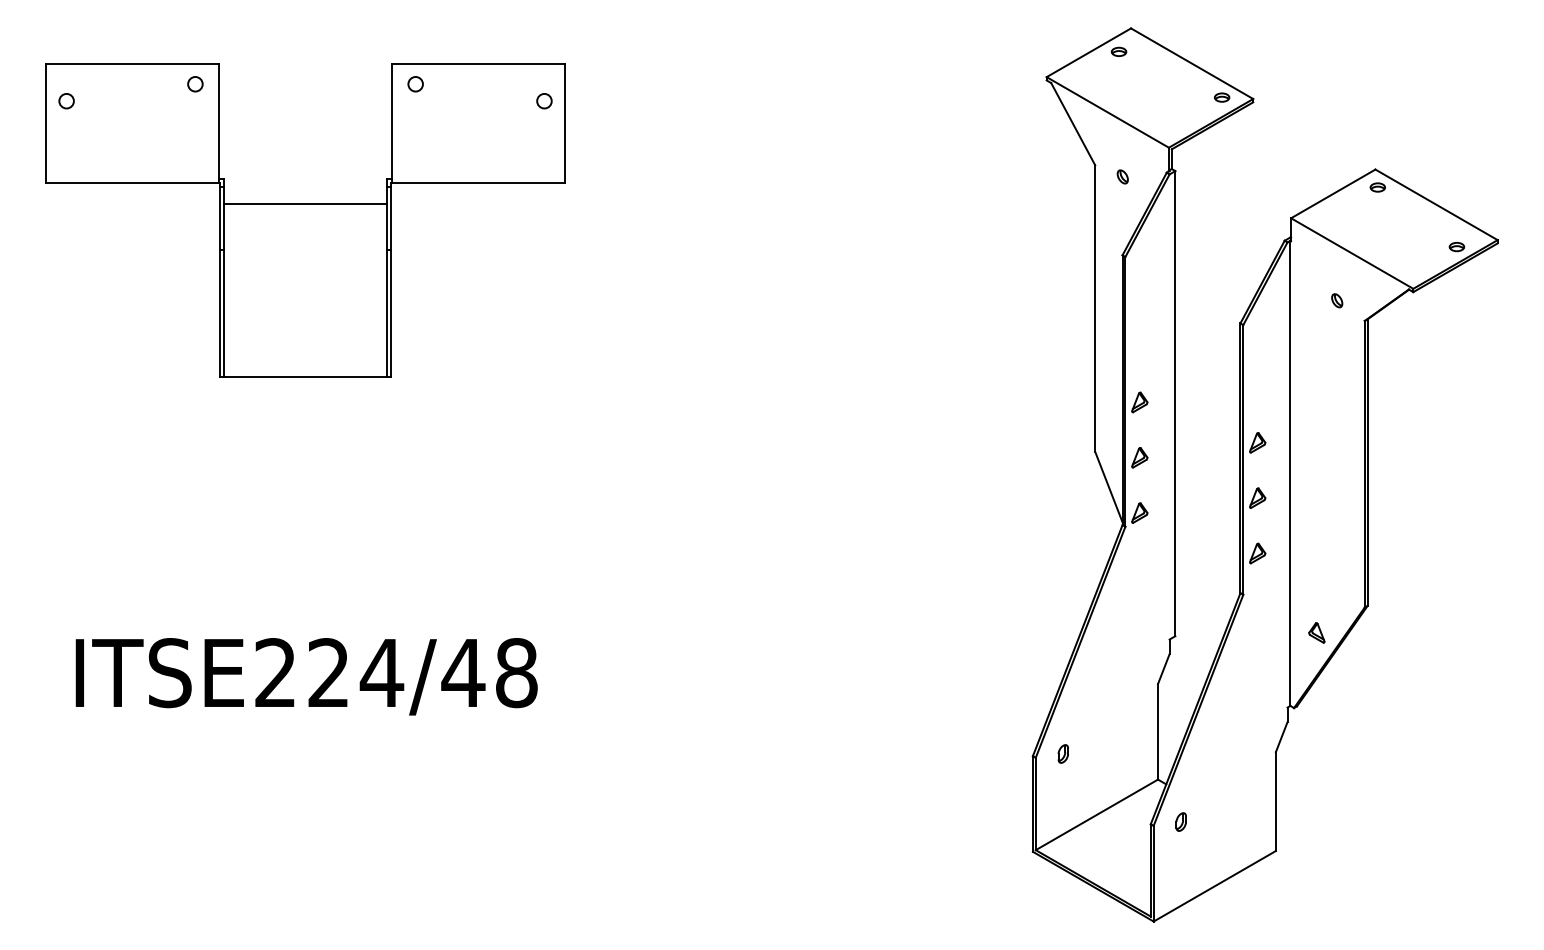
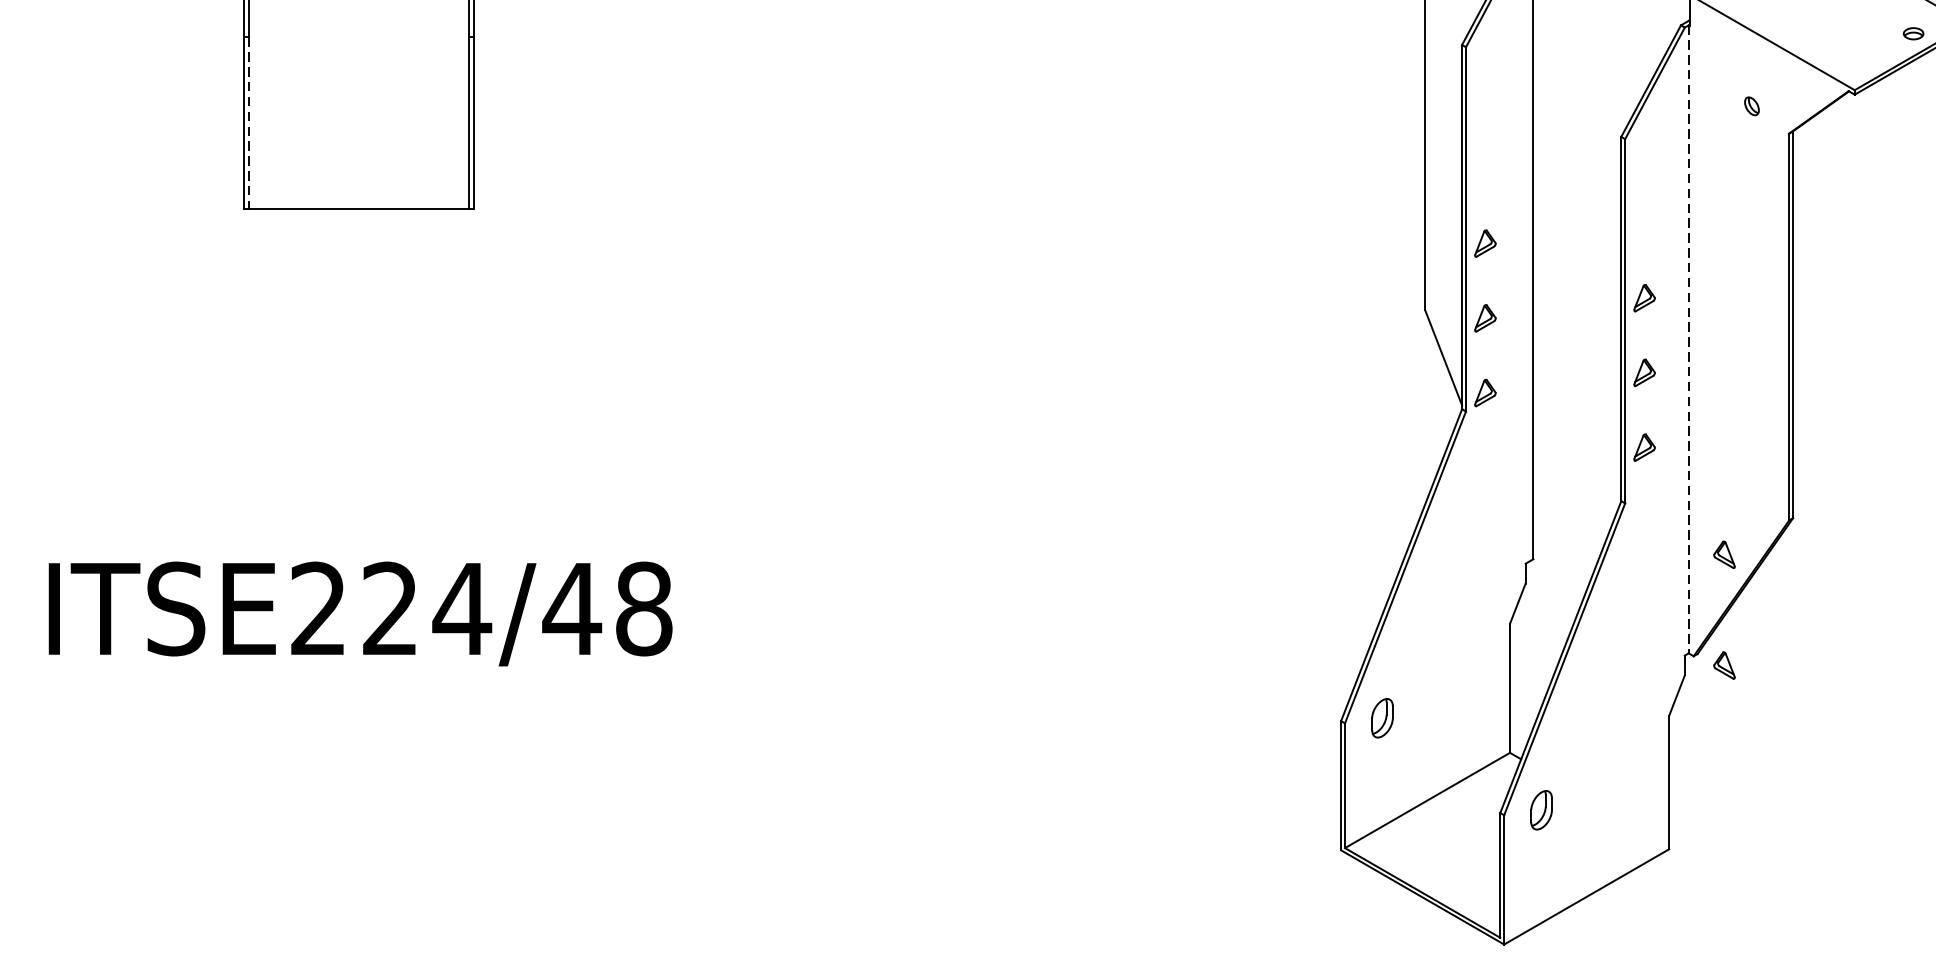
line: (224, 313) -> (249, 123), solid -> dashed
line: (1290, 473) -> (1688, 339), solid -> dashed
part: (1316, 714) -> (1723, 664), added
part: (1062, 753) -> (1381, 717), size x1.6
part: (1180, 821) -> (1540, 809), size x1.6

